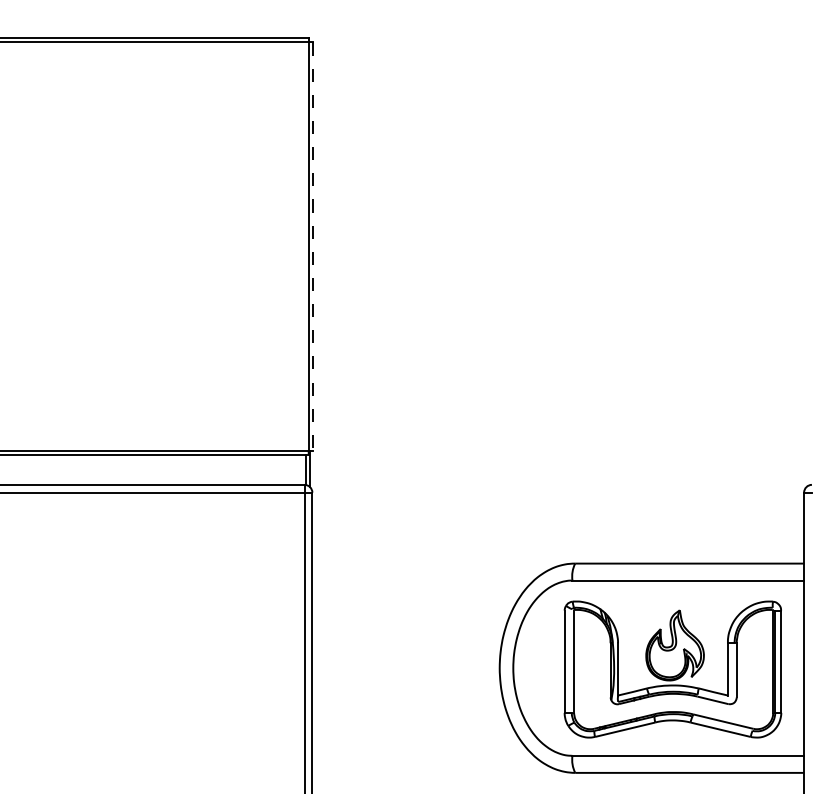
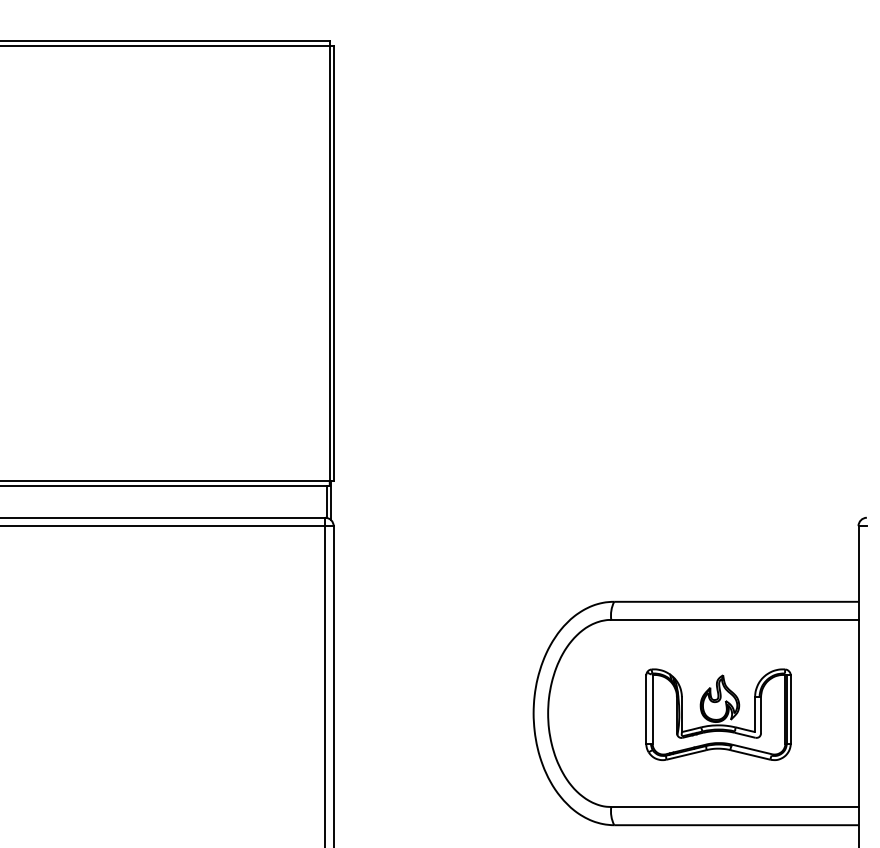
line: (313, 246) -> (334, 263), dashed -> solid
part: (672, 669) -> (718, 714), size x0.62

